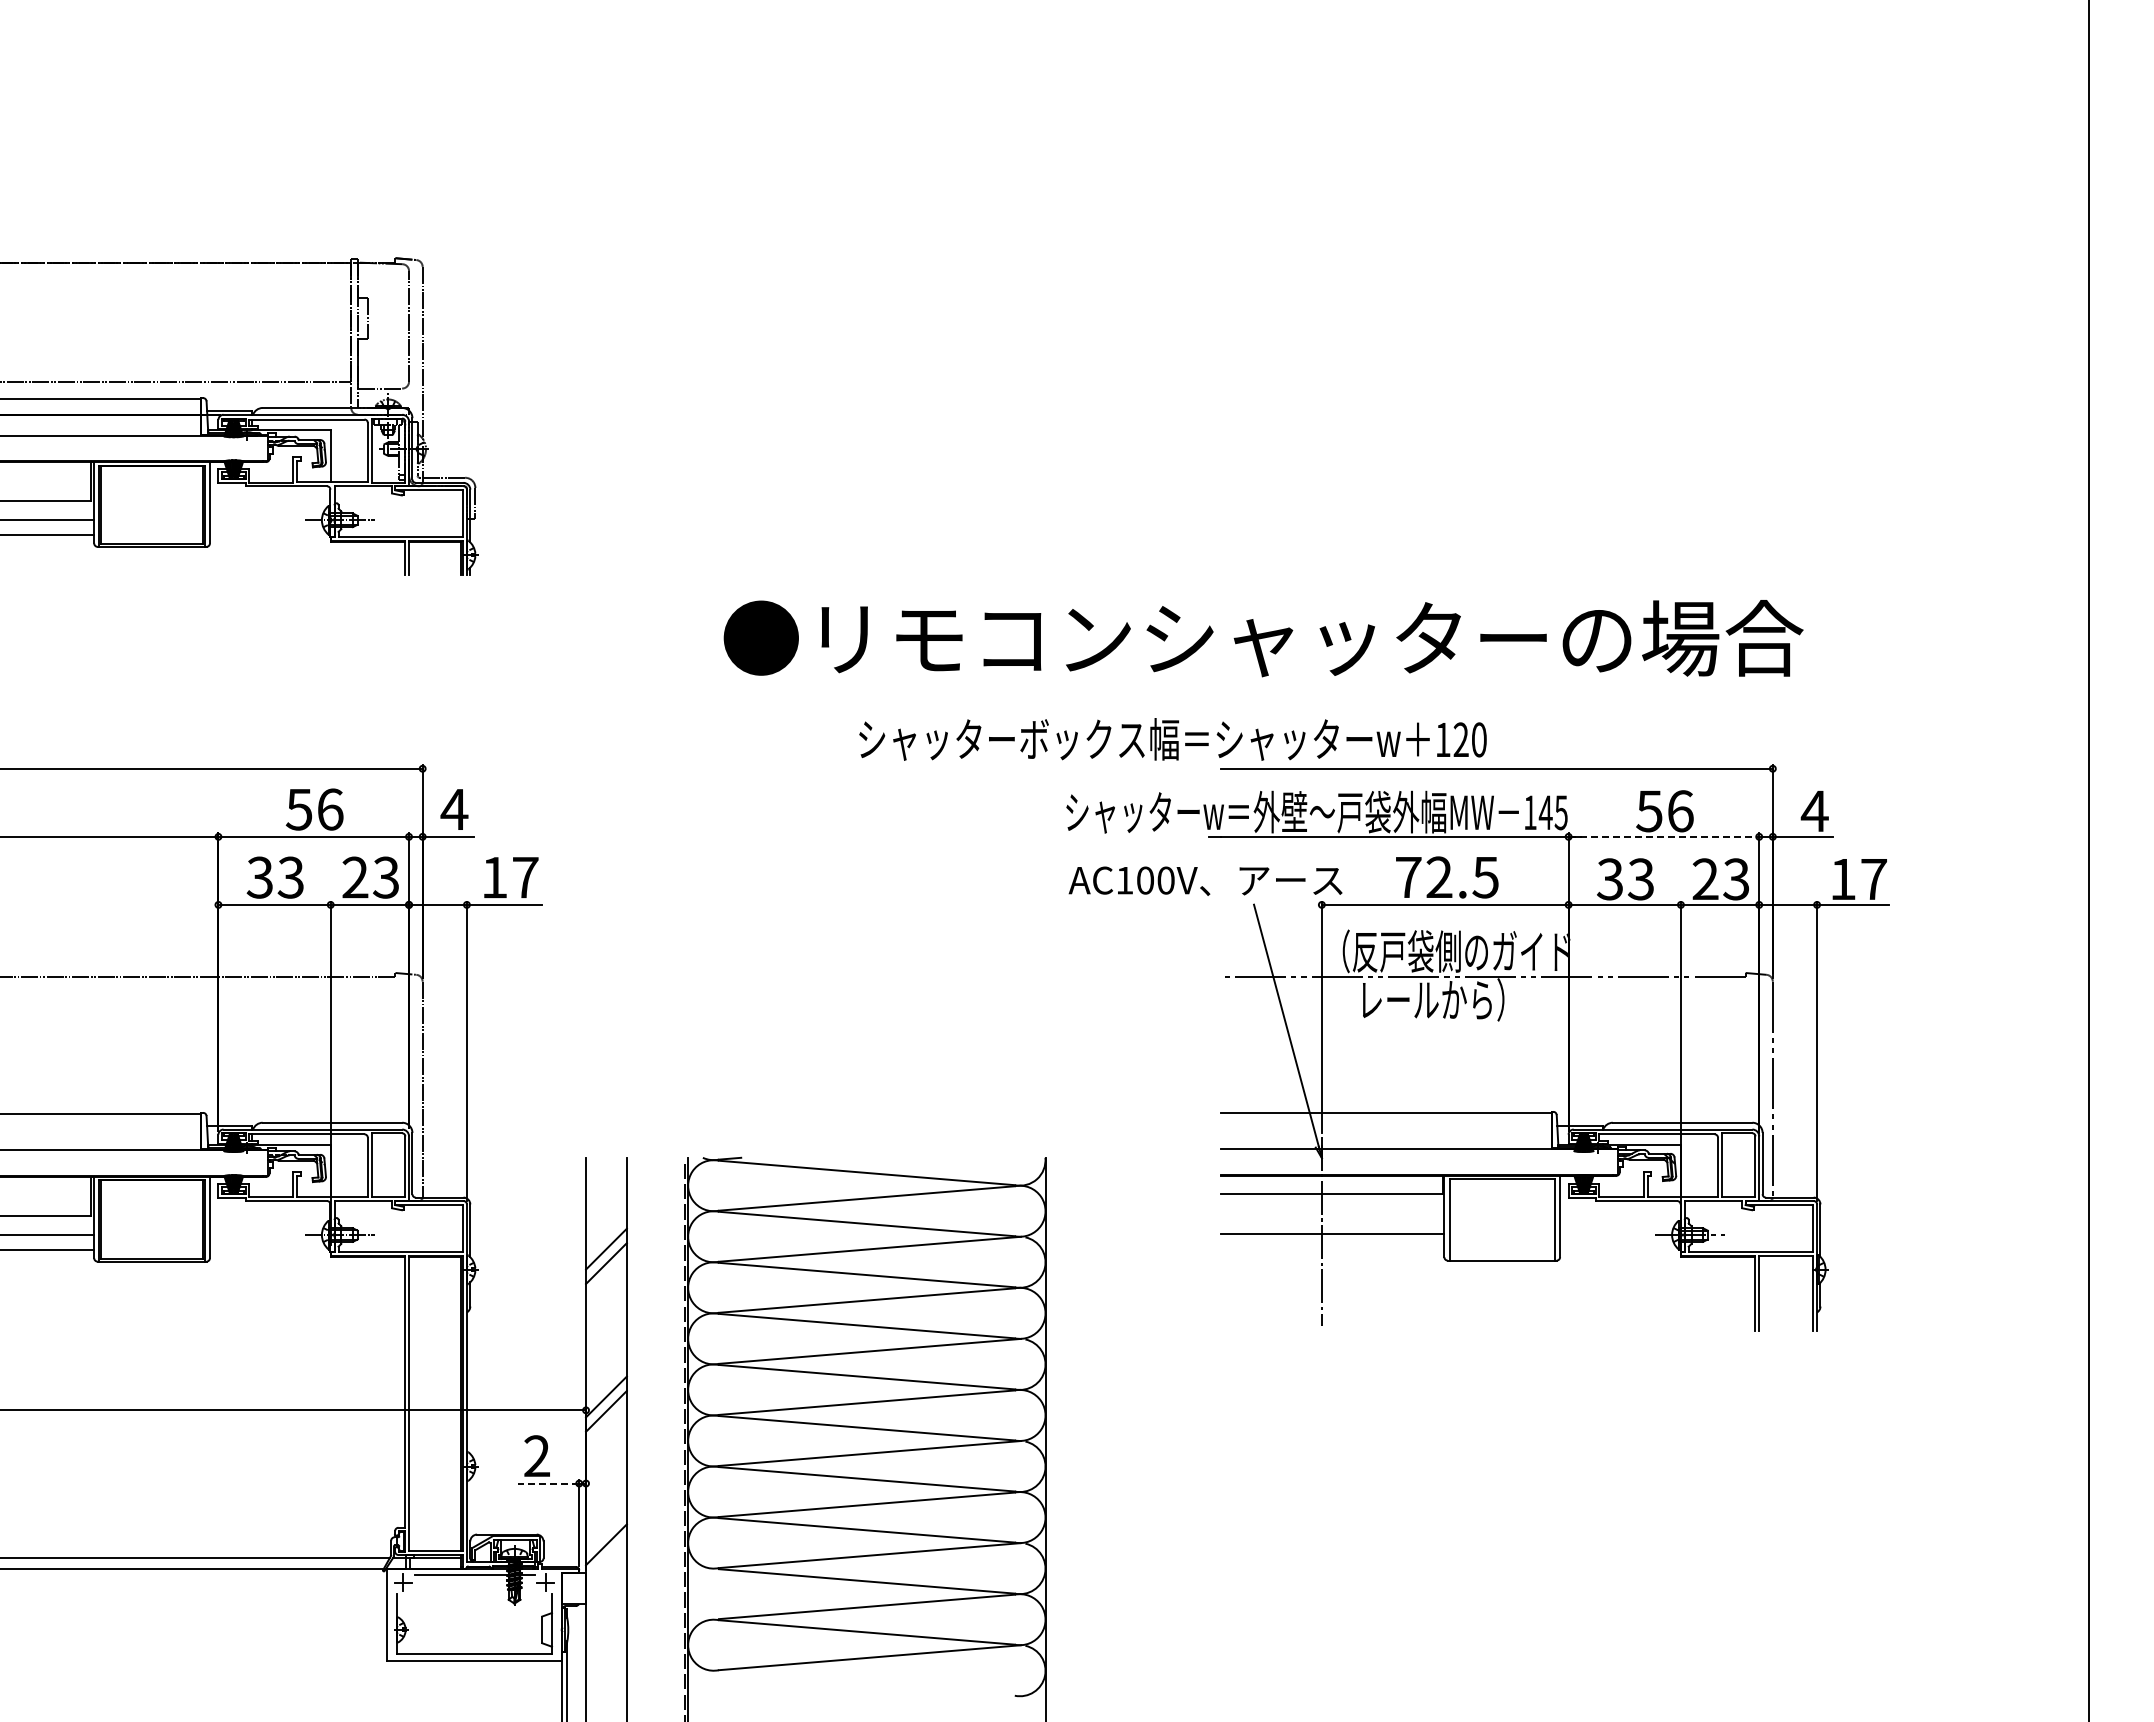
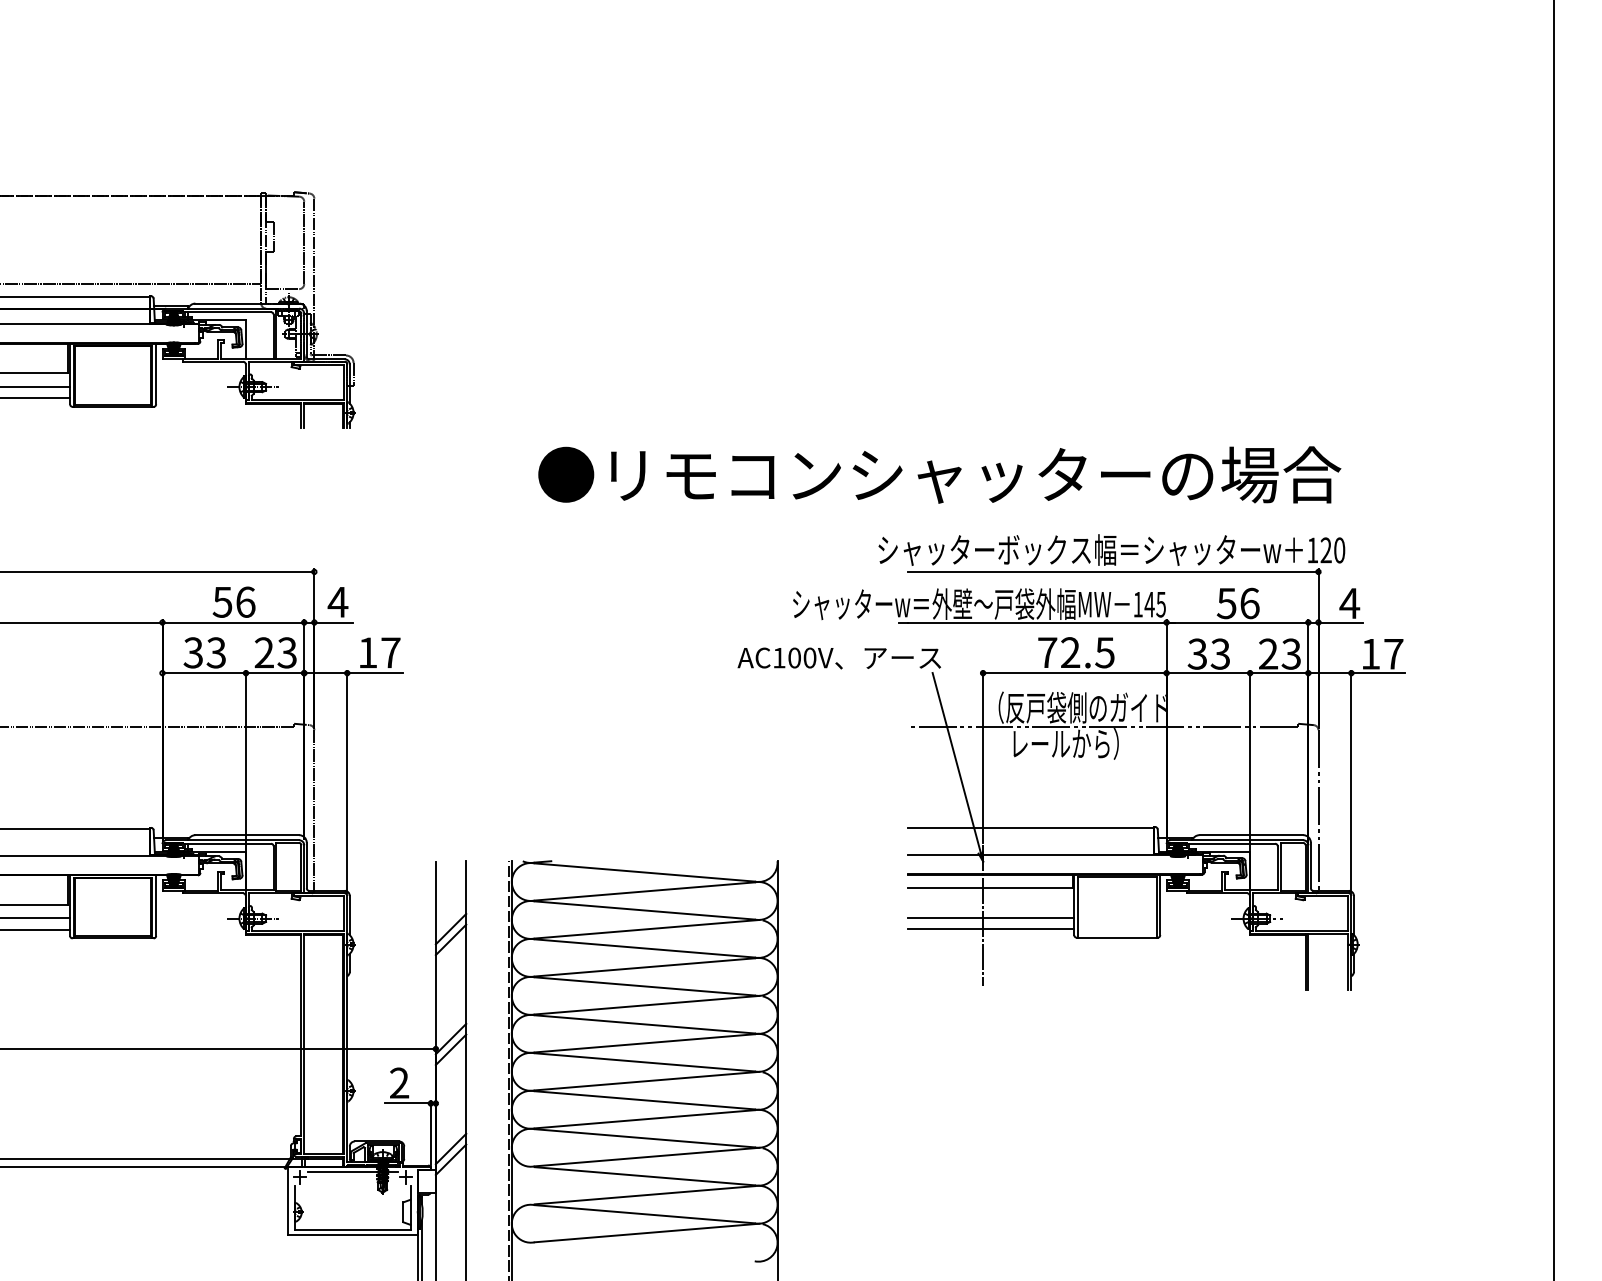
text: (1172, 739) -> (1111, 550), moved
line: (1664, 836) -> (1237, 622), dashed -> solid
text: (1205, 880) -> (839, 657), moved
line: (1332, 1249) -> (991, 929), added
line: (548, 1483) -> (407, 1103), dashed -> solid
line: (606, 1558) -> (451, 1159), added

